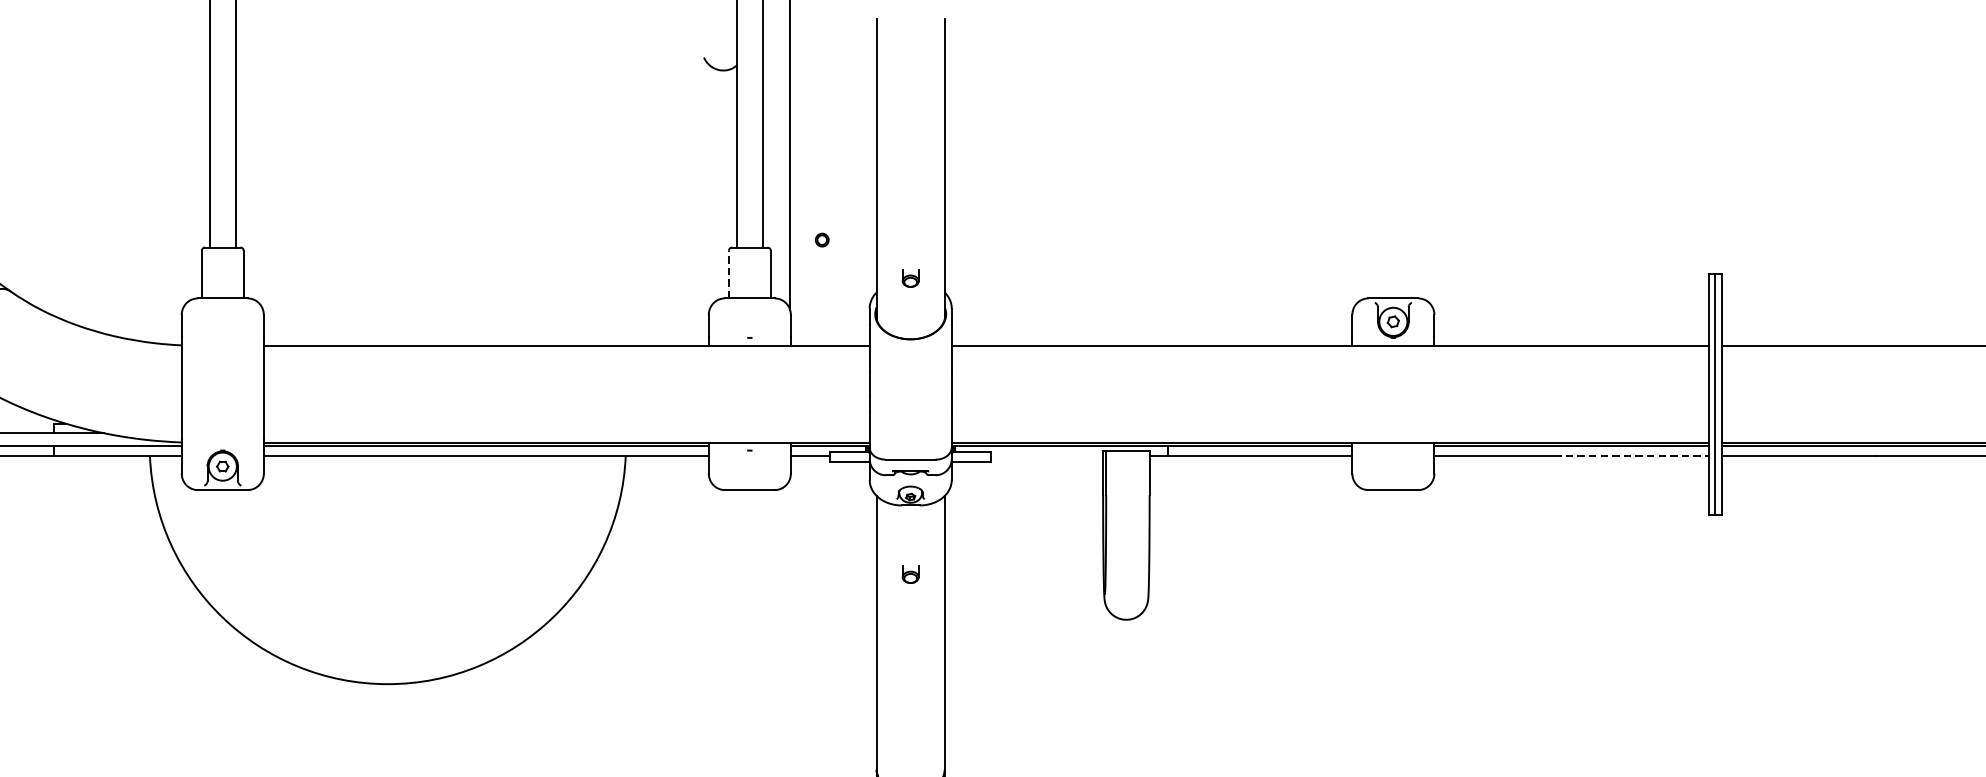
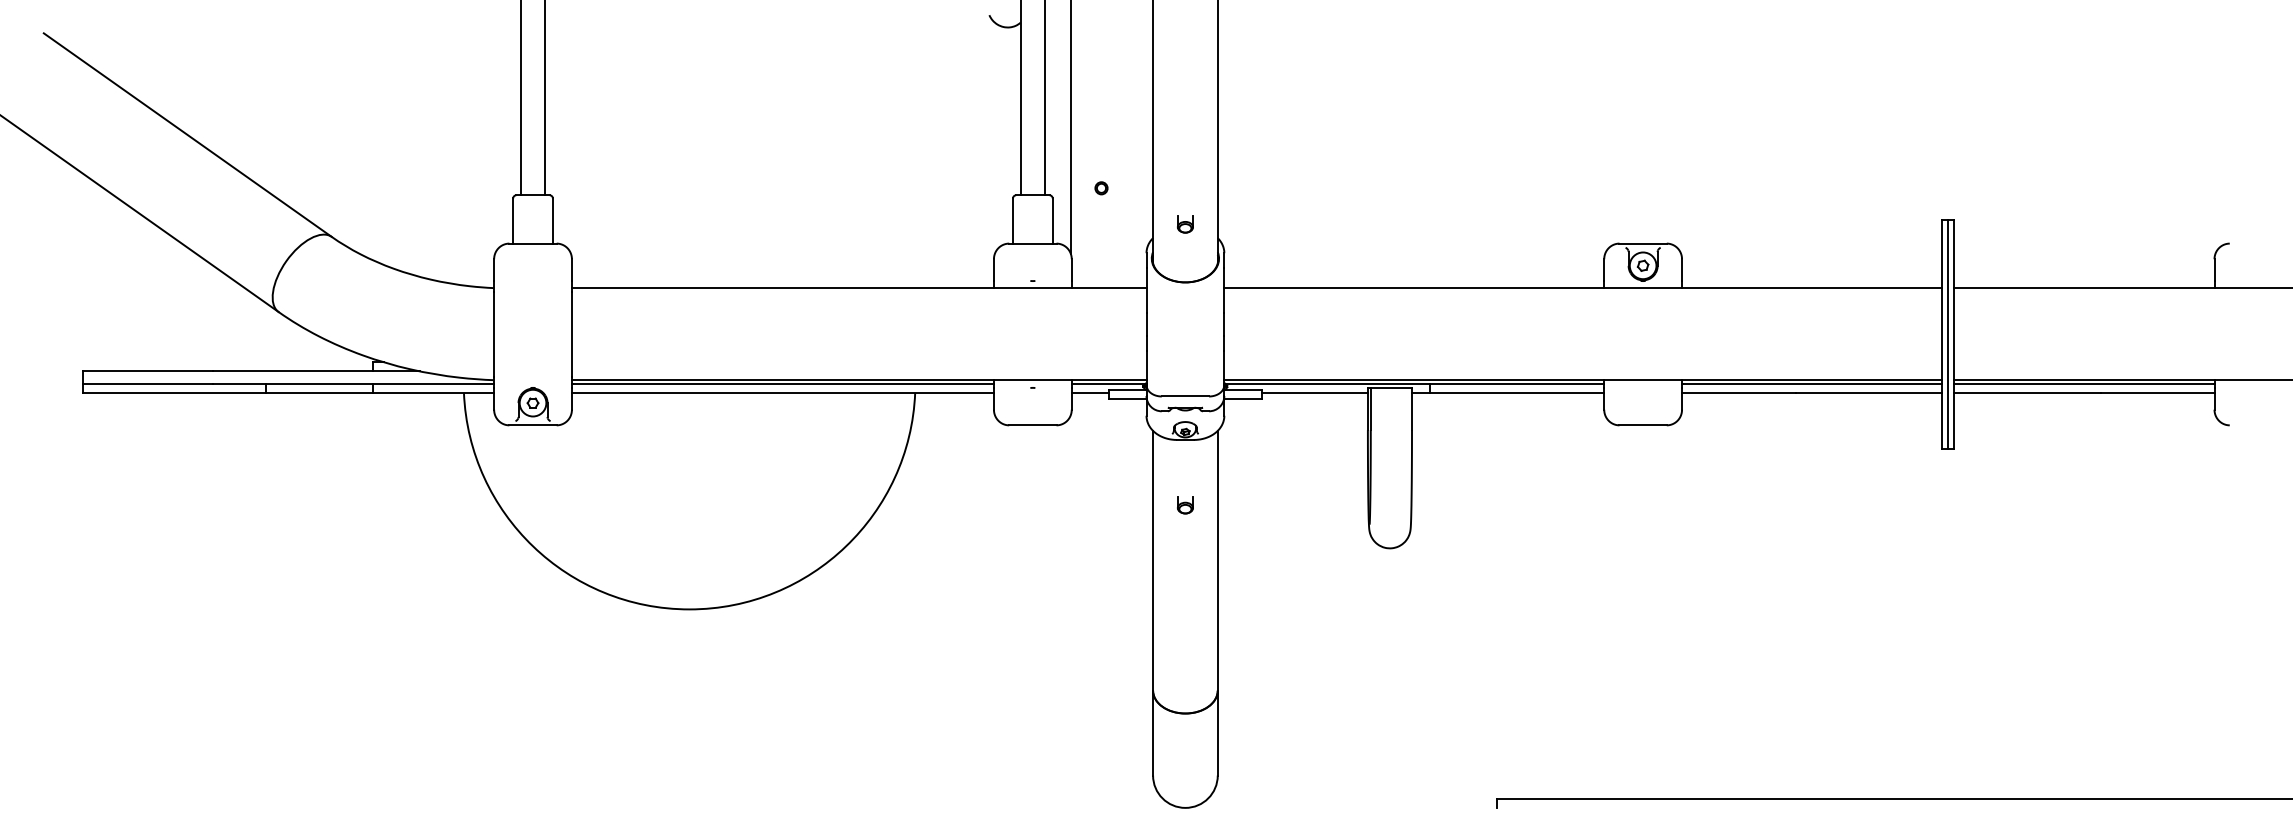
line: (729, 275) -> (1013, 221), dashed -> solid
line: (1046, 455) -> (1314, 392), added
line: (1632, 455) -> (1869, 392), dashed -> solid

